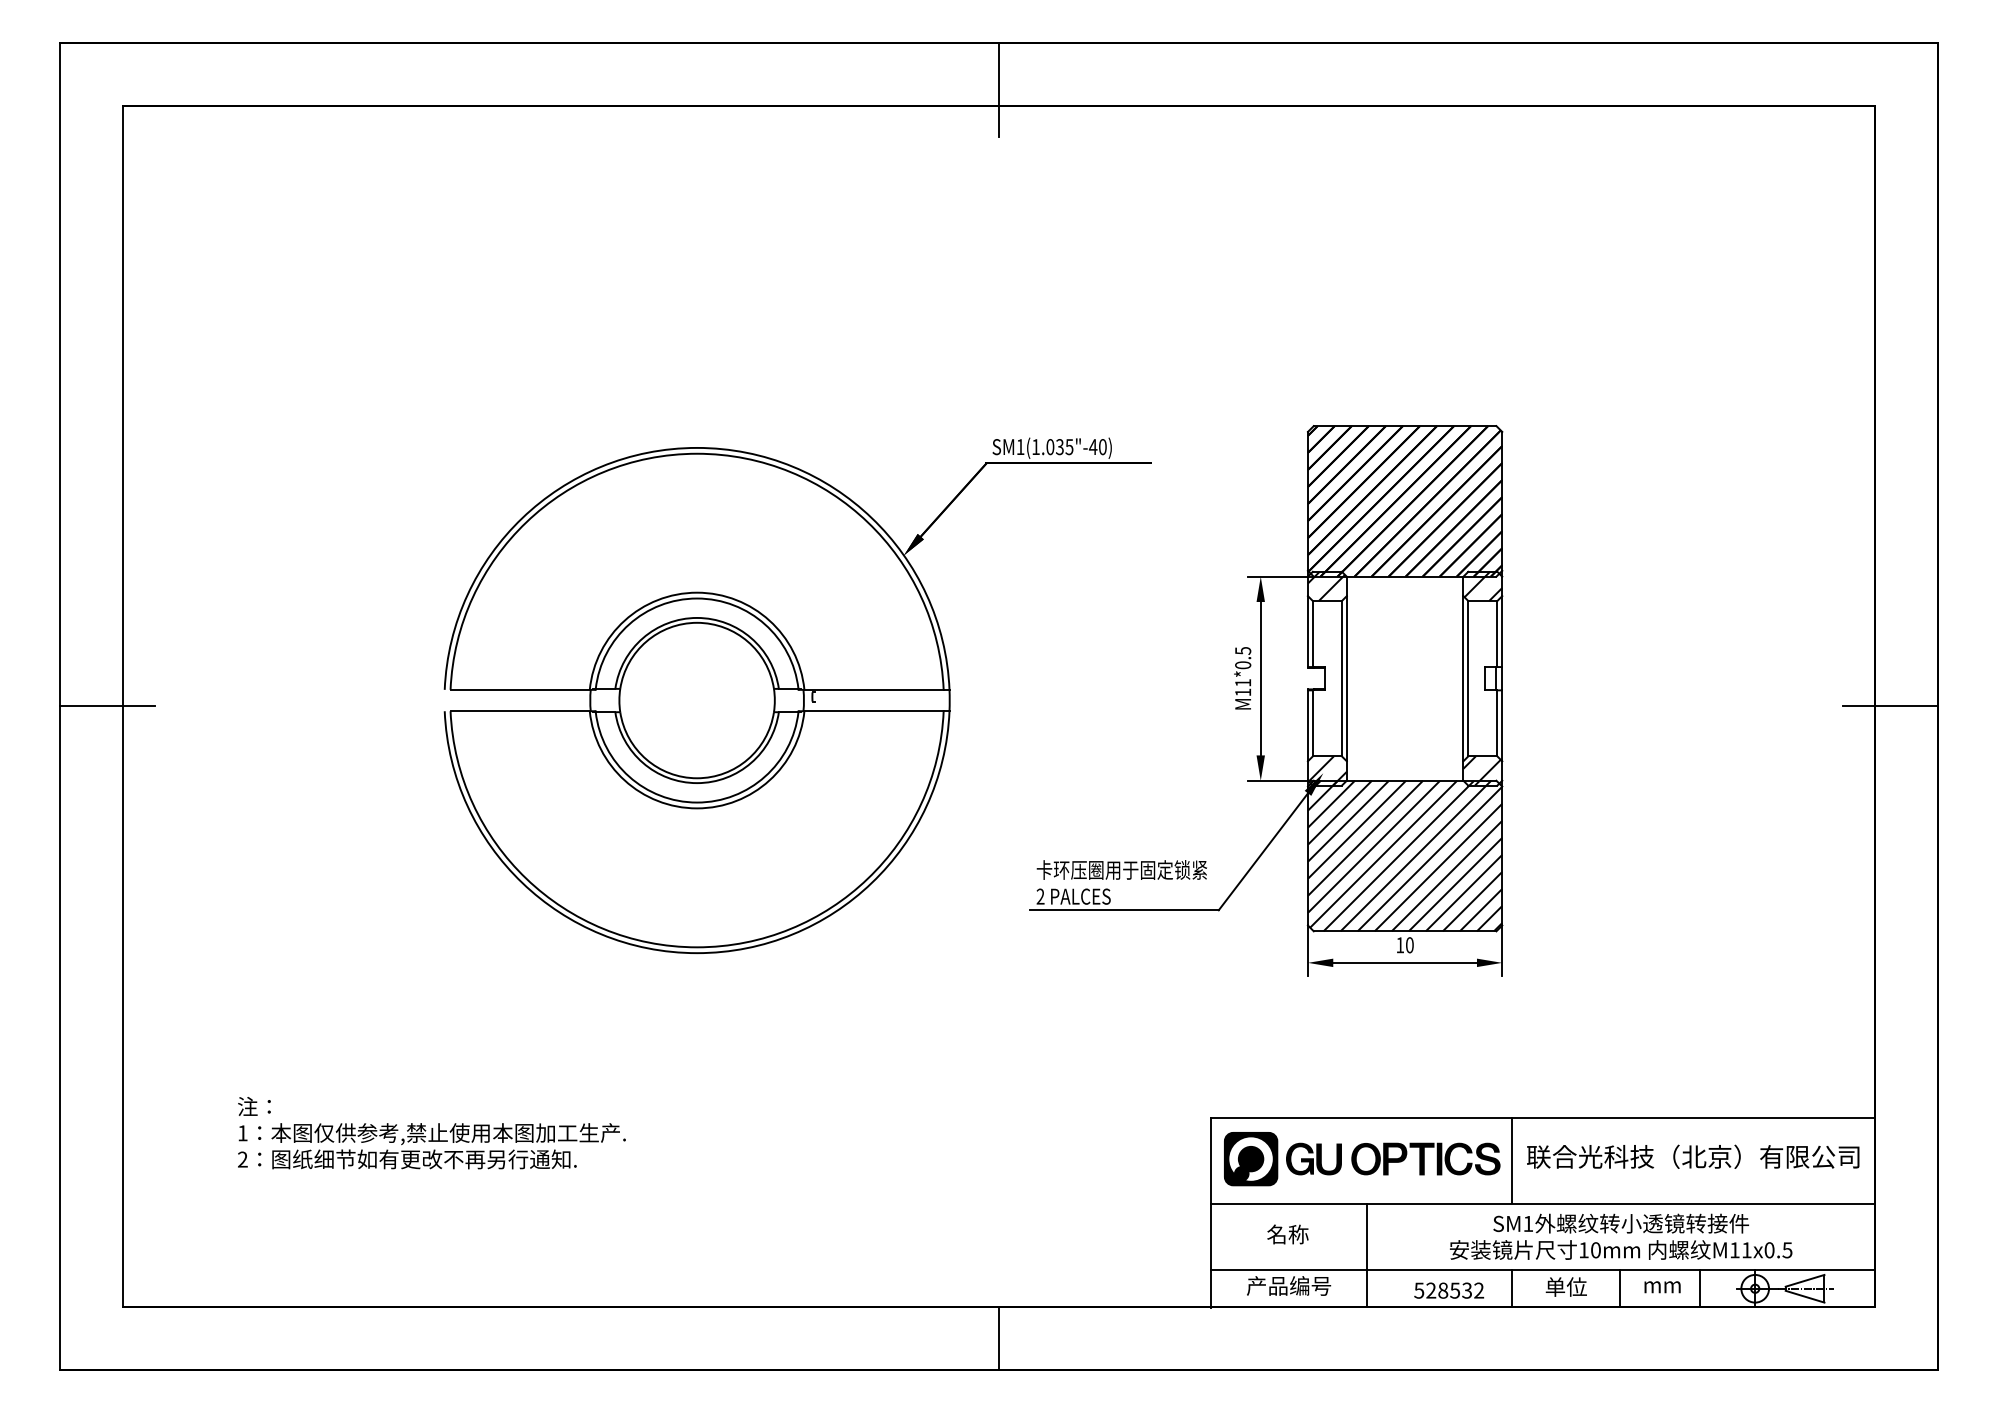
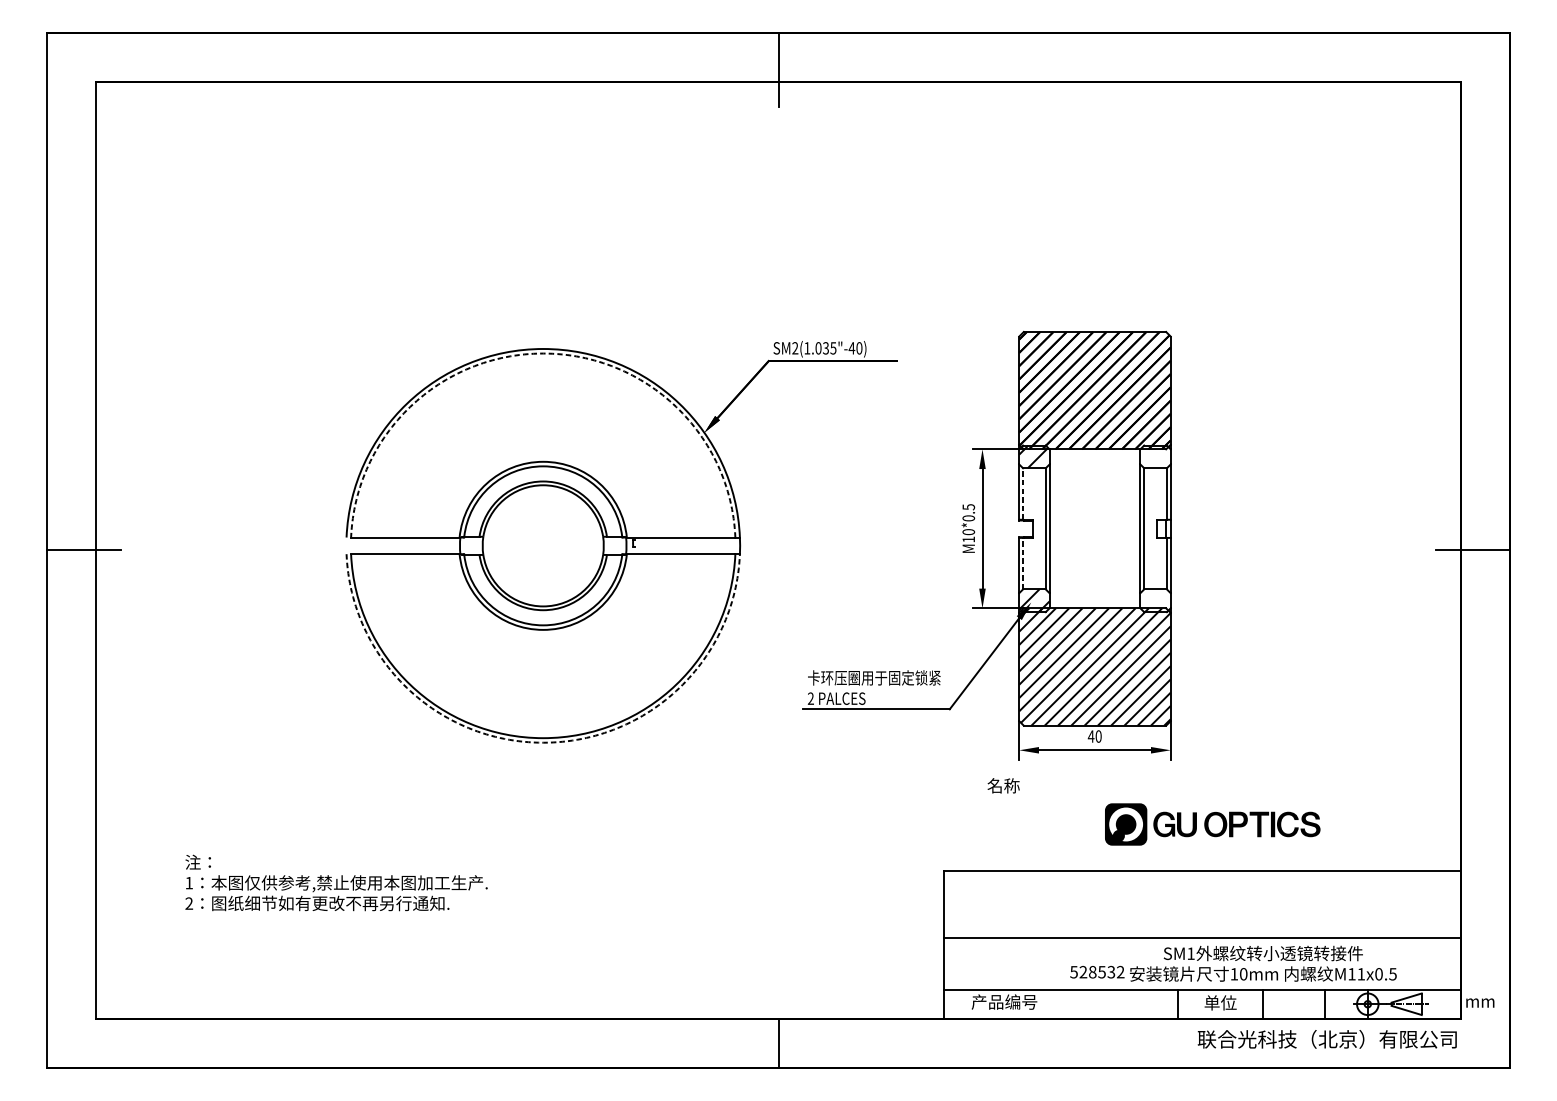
text: (1020, 446) -> (795, 347), SM1(1.035"-40) -> SM2(1.035"-40)
arc: (697, 453) -> (543, 353), solid -> dashed
hatch: (1483, 585) -> (1156, 456), removed
line: (1312, 633) -> (1022, 493), solid -> dashed
text: (1243, 682) -> (969, 531), M11*0.5 -> M10*0.5
line: (1312, 722) -> (1022, 562), solid -> dashed
hatch: (1481, 770) -> (1154, 600), removed
text: (1400, 945) -> (1091, 736), 10 -> 40
arc: (697, 953) -> (543, 742), solid -> dashed
text: (1693, 1156) -> (1327, 1039), moved
part: (1362, 1159) -> (1212, 824), moved
line: (1512, 1160) -> (1178, 904), removed
text: (1287, 1234) -> (1003, 785), moved
line: (1367, 1255) -> (1065, 978), removed
text: (1662, 1287) -> (1480, 1003), moved
text: (1449, 1290) -> (1097, 972), moved

